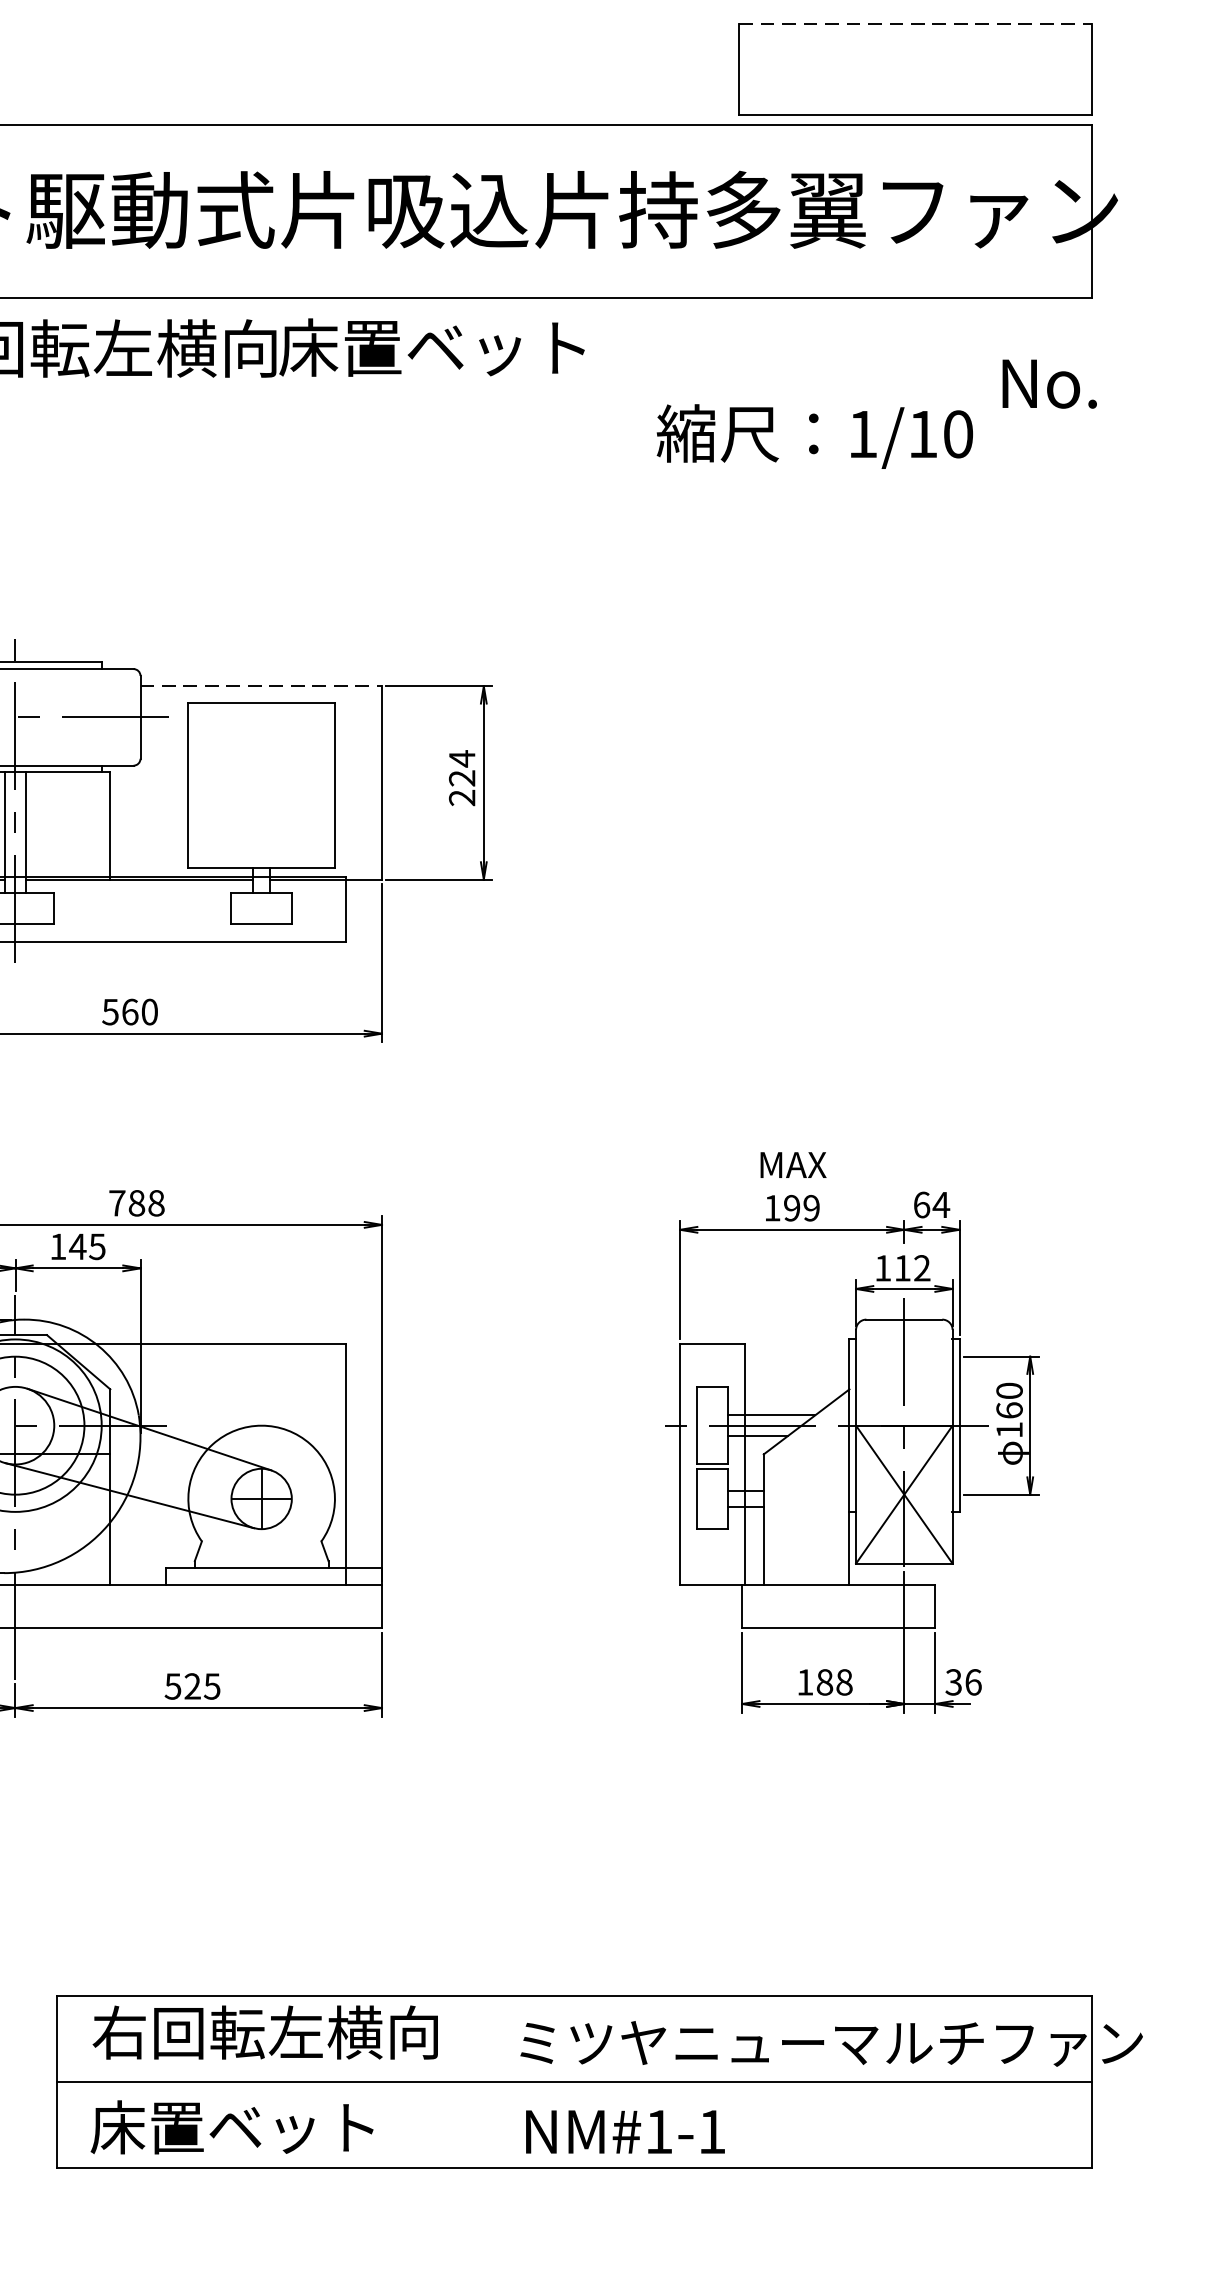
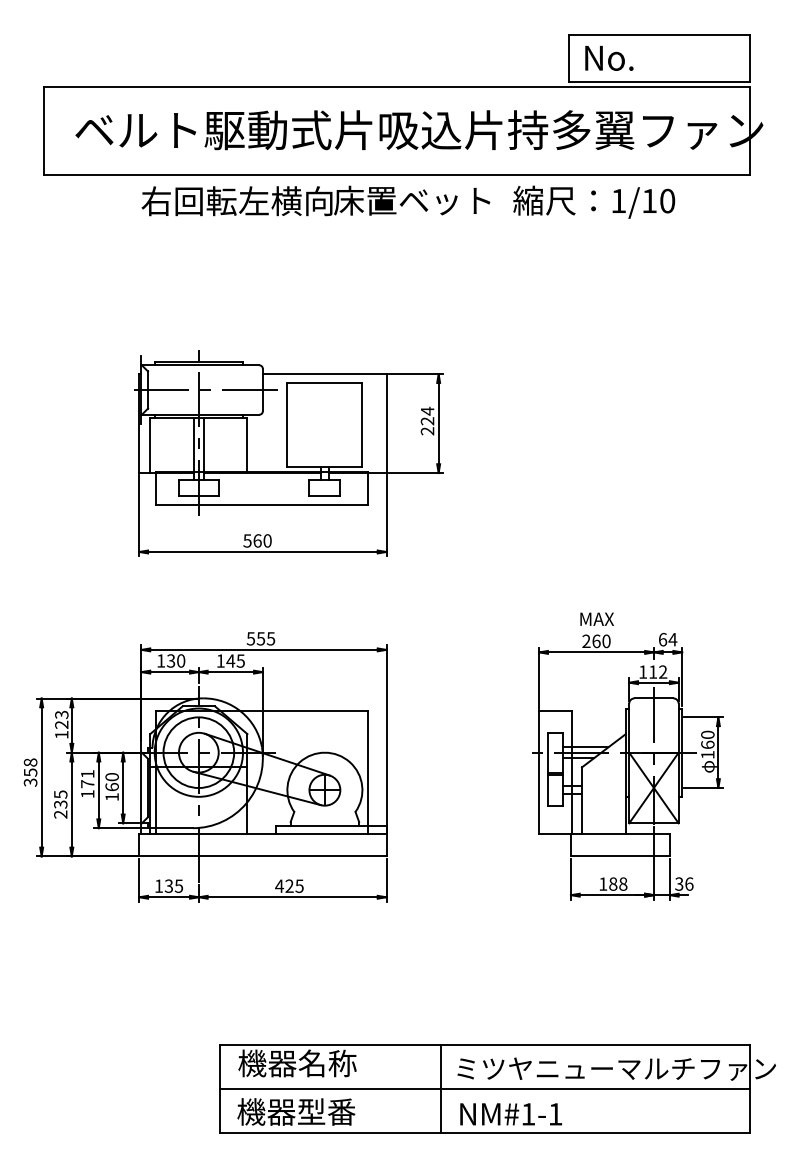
line: (917, 24) -> (660, 35), dashed -> solid
text: (1049, 384) -> (609, 58), moved
text: (815, 435) -> (594, 201), moved
line: (260, 687) -> (324, 374), dashed -> solid
text: (135, 1202) -> (260, 638), 788 -> 555
text: (792, 1208) -> (596, 641), 199 -> 260
text: (172, 1685) -> (279, 885), 525 -> 425
text: (264, 2032) -> (326, 1063), 右回転左横向 -> 機器名称
line: (489, 2081) -> (441, 1088), added
text: (231, 2126) -> (309, 1111), 床置ベット -> 機器型番

